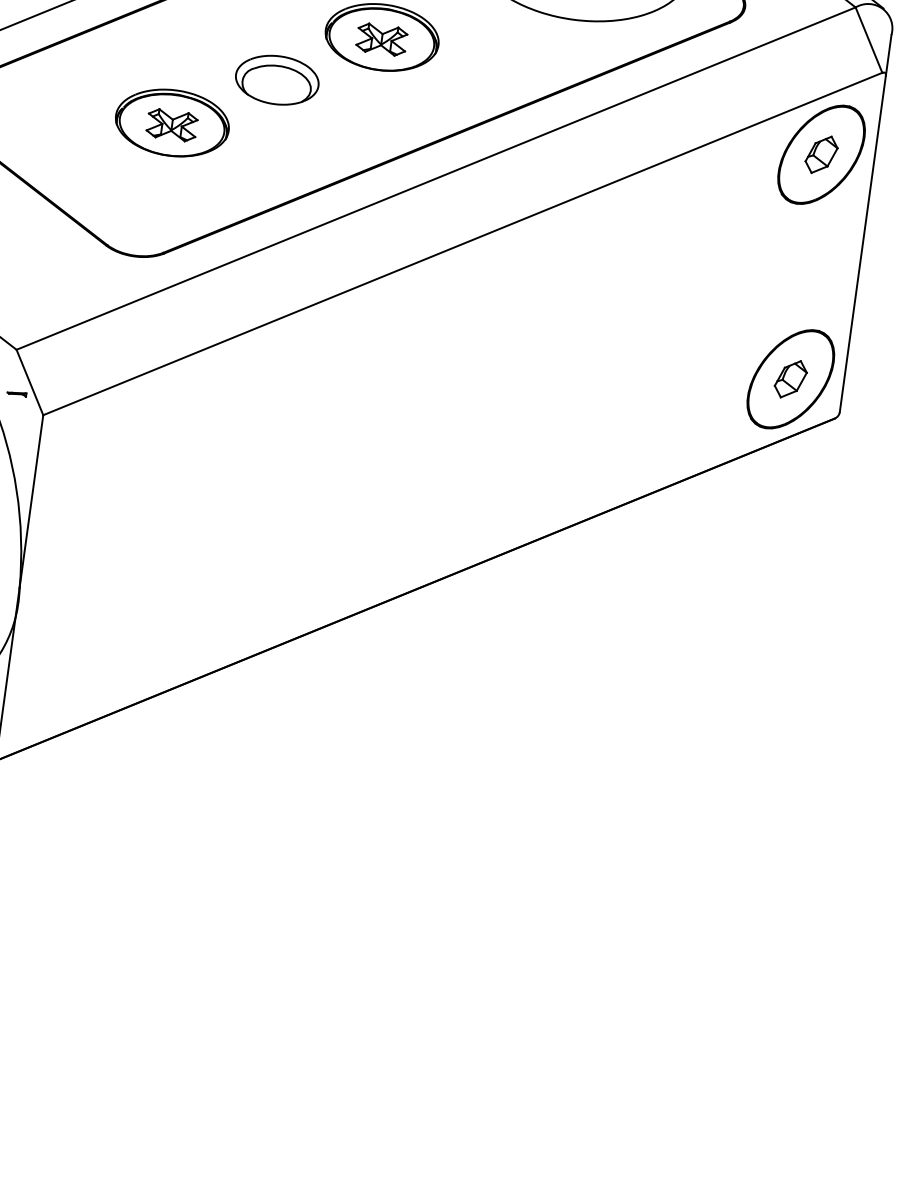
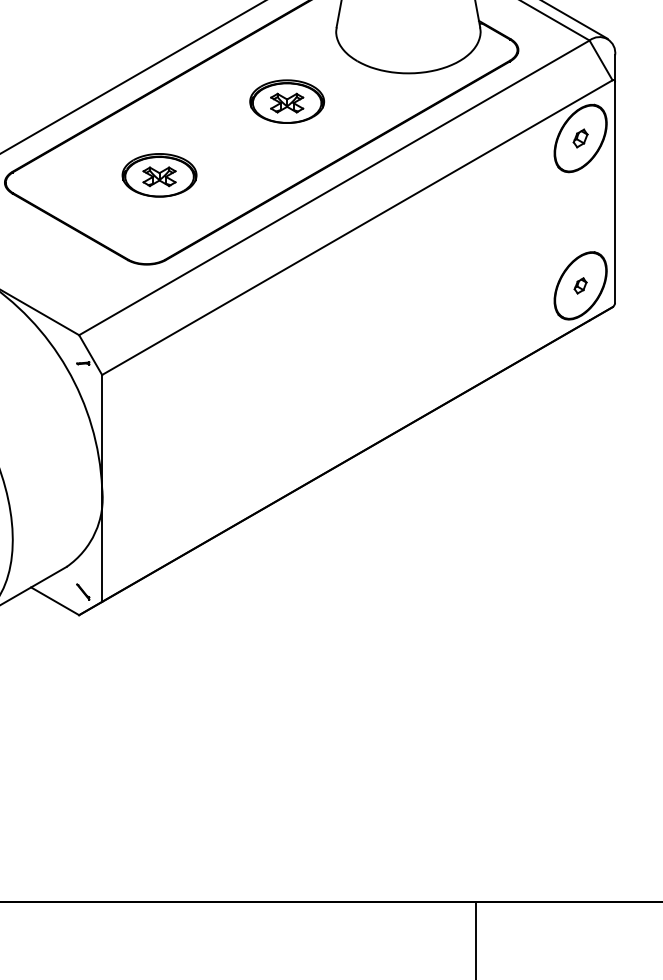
part: (277, 80) -> (223, 138), removed
part: (821, 154) -> (580, 138), size x0.7
part: (790, 378) -> (580, 285), size x0.6

